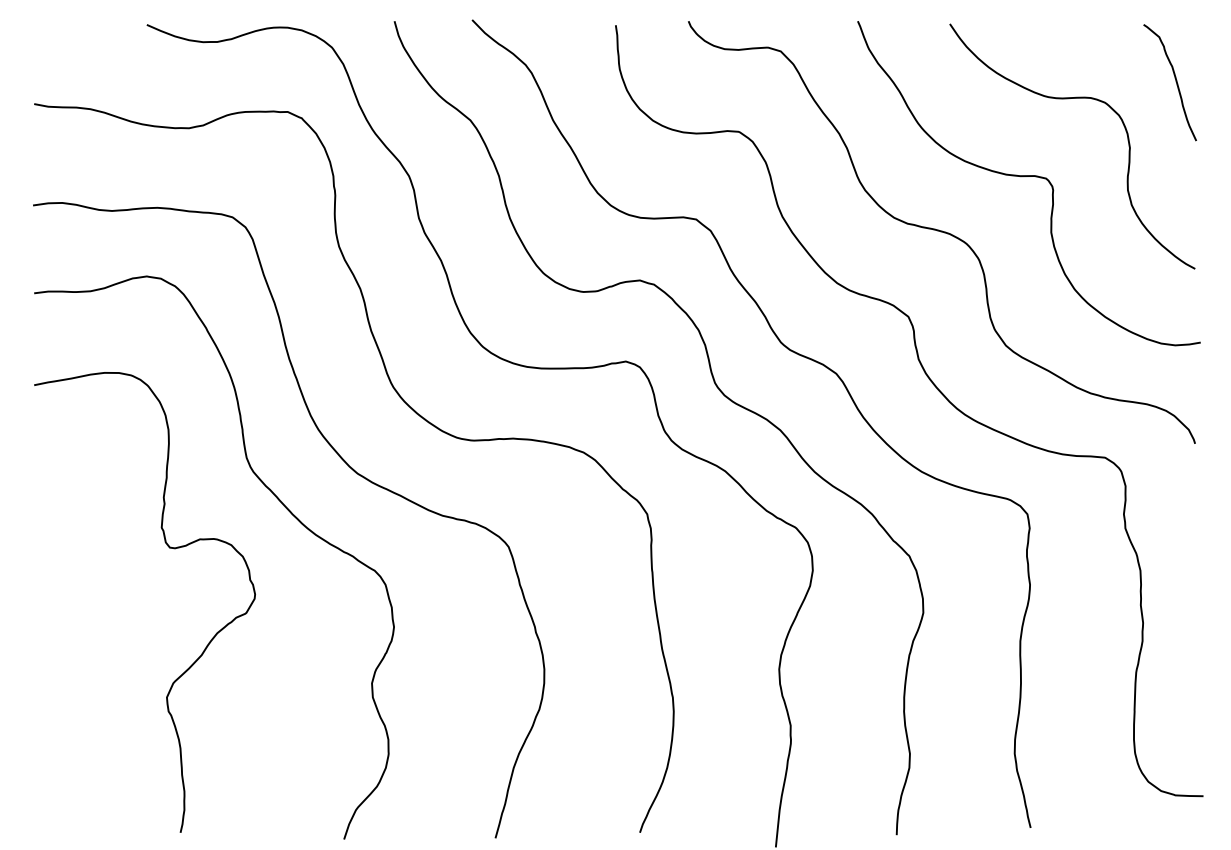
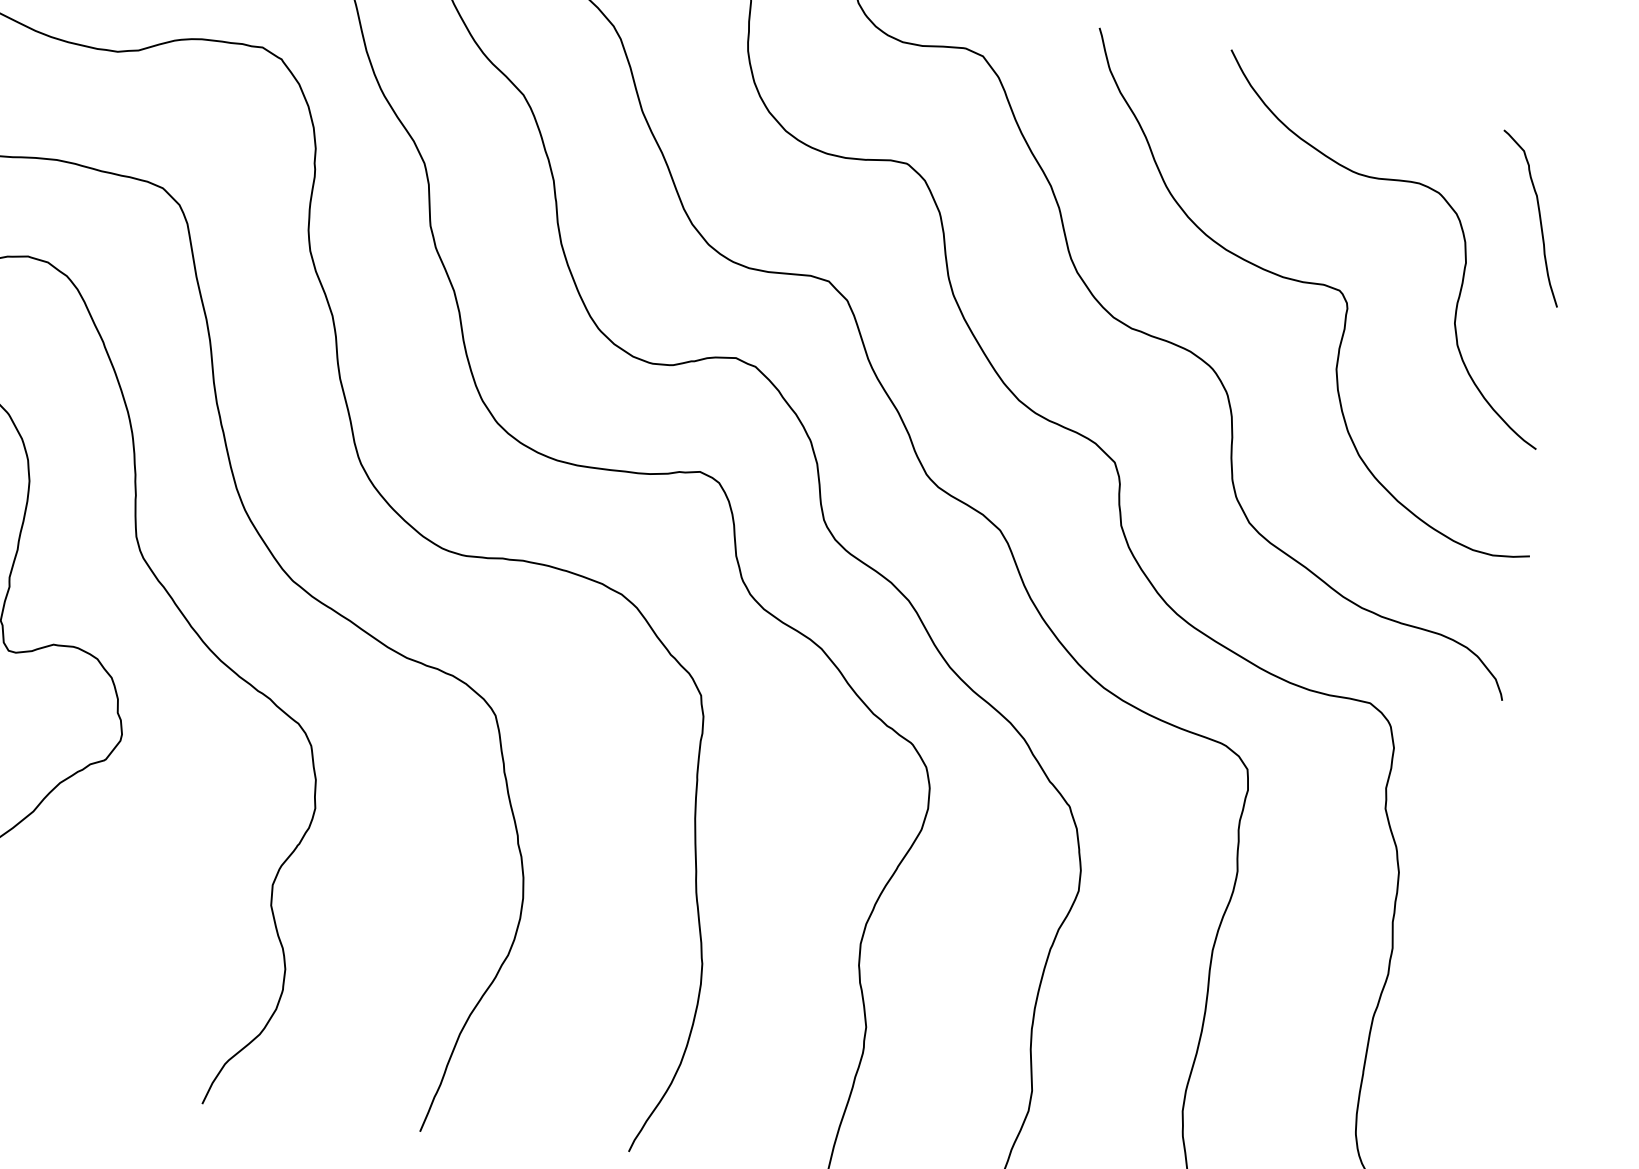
curve: (1175, 81) -> (1538, 217), moved

